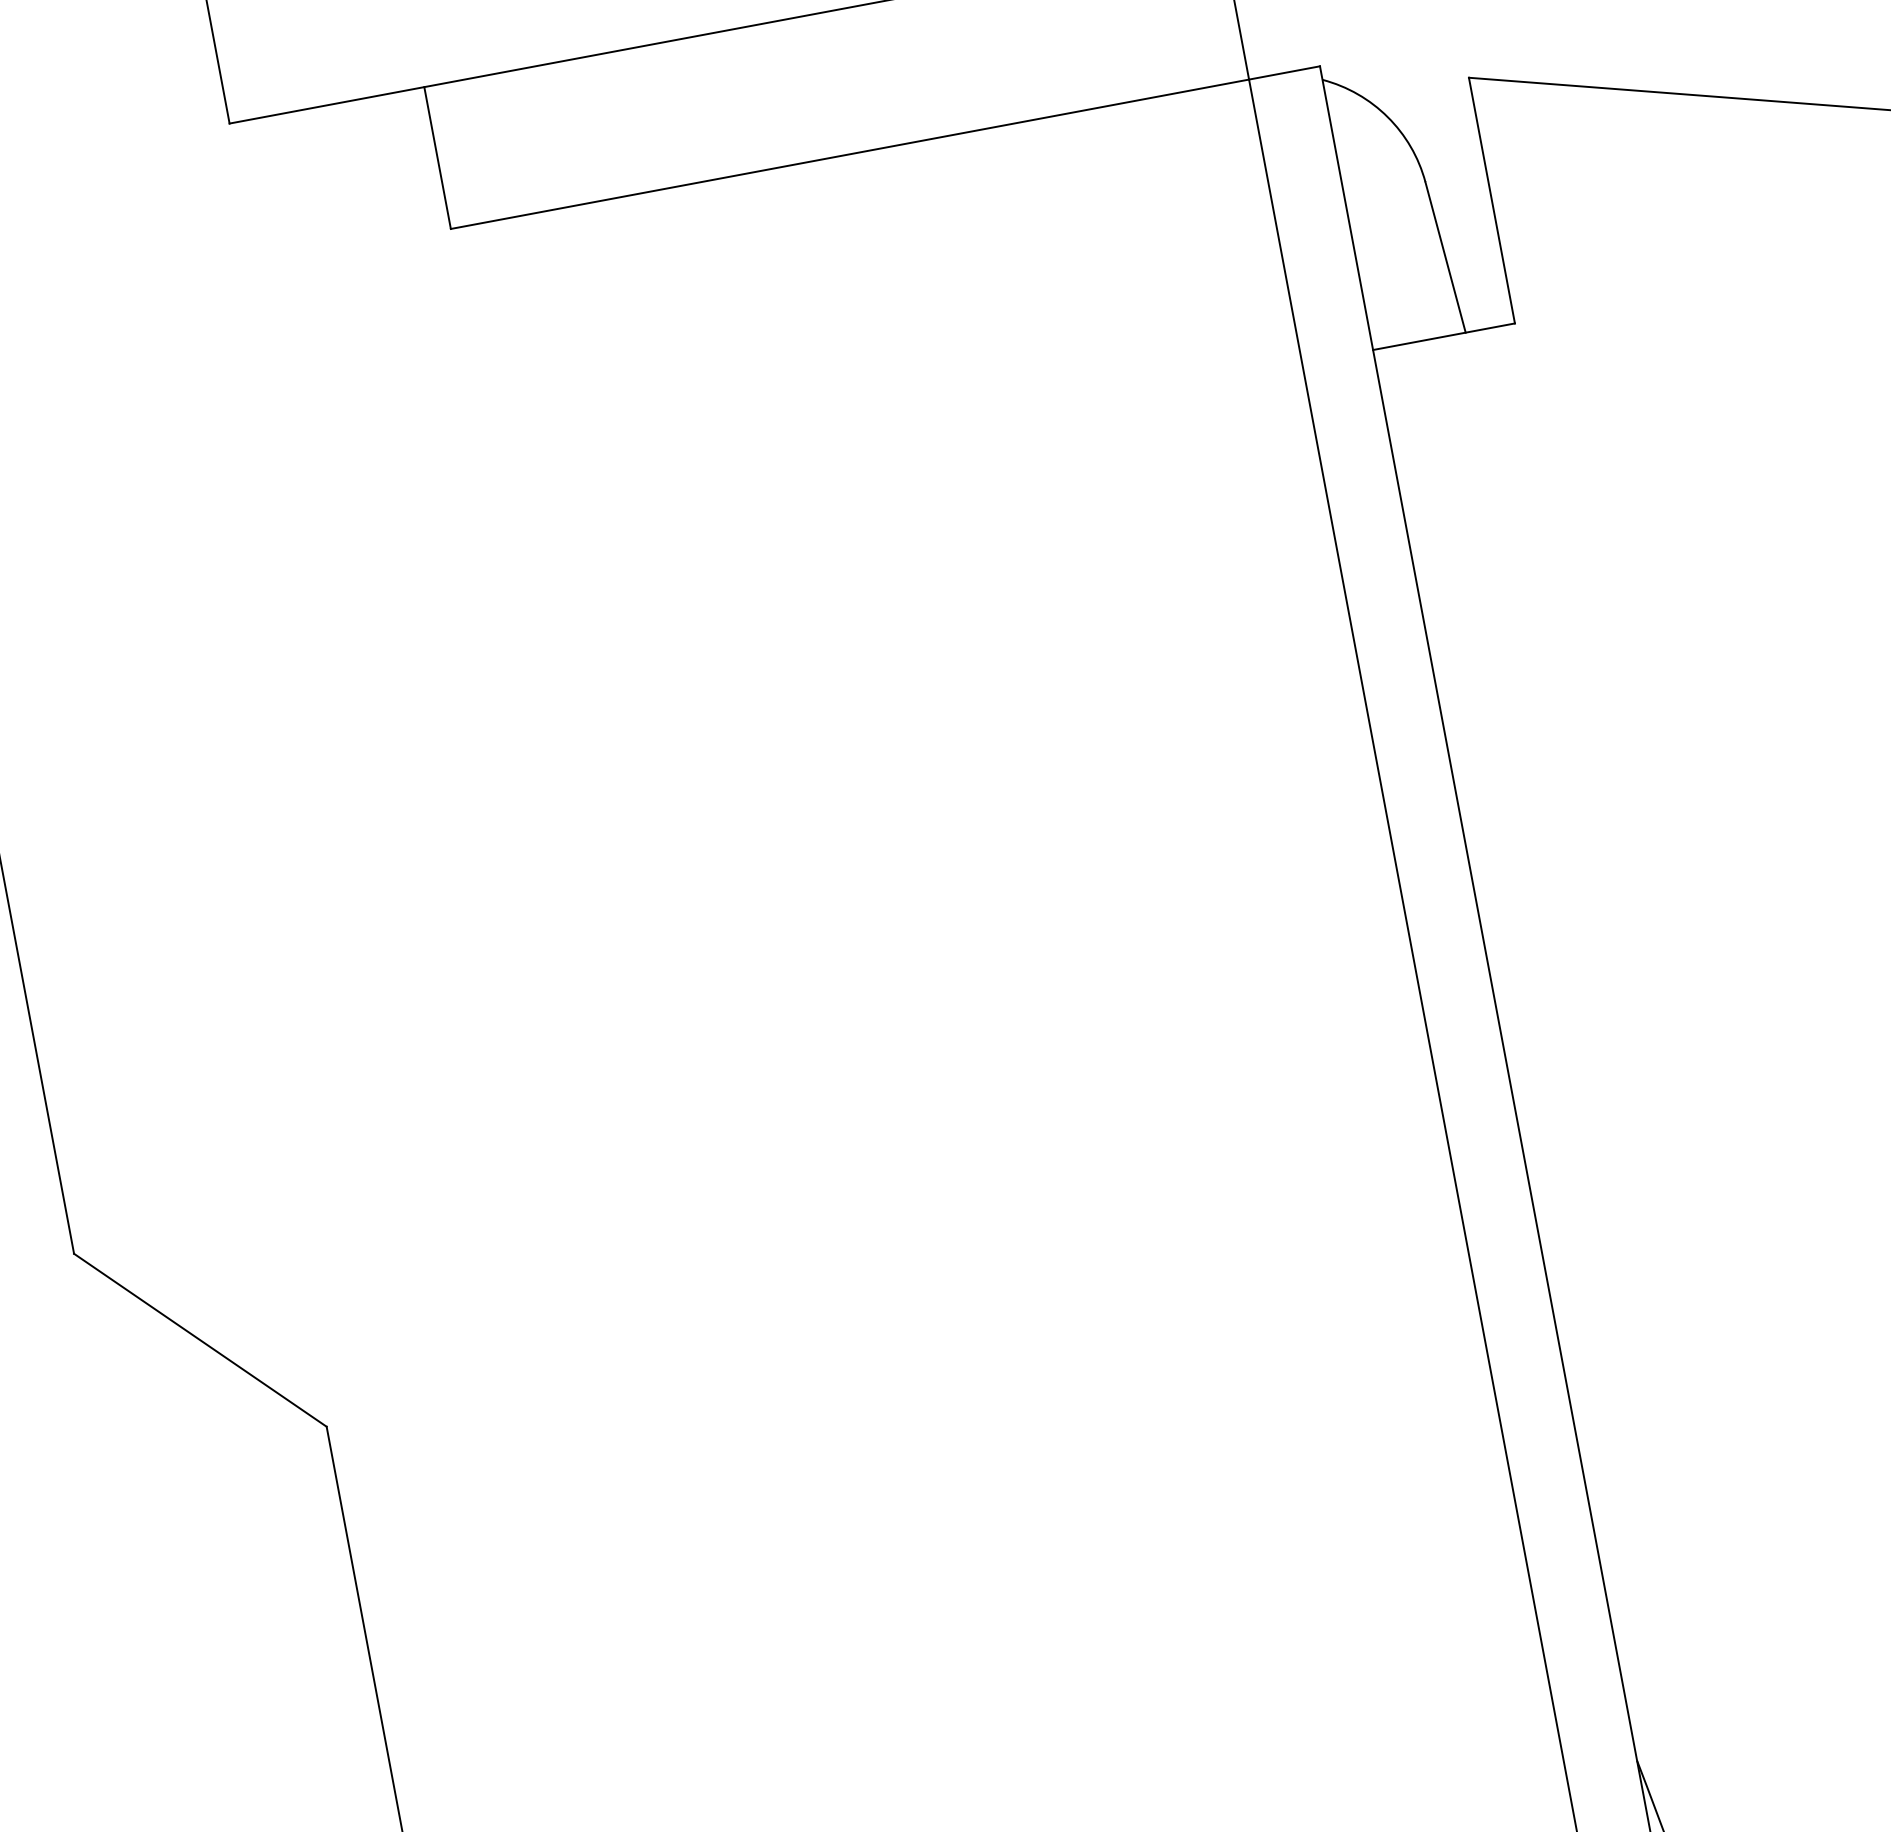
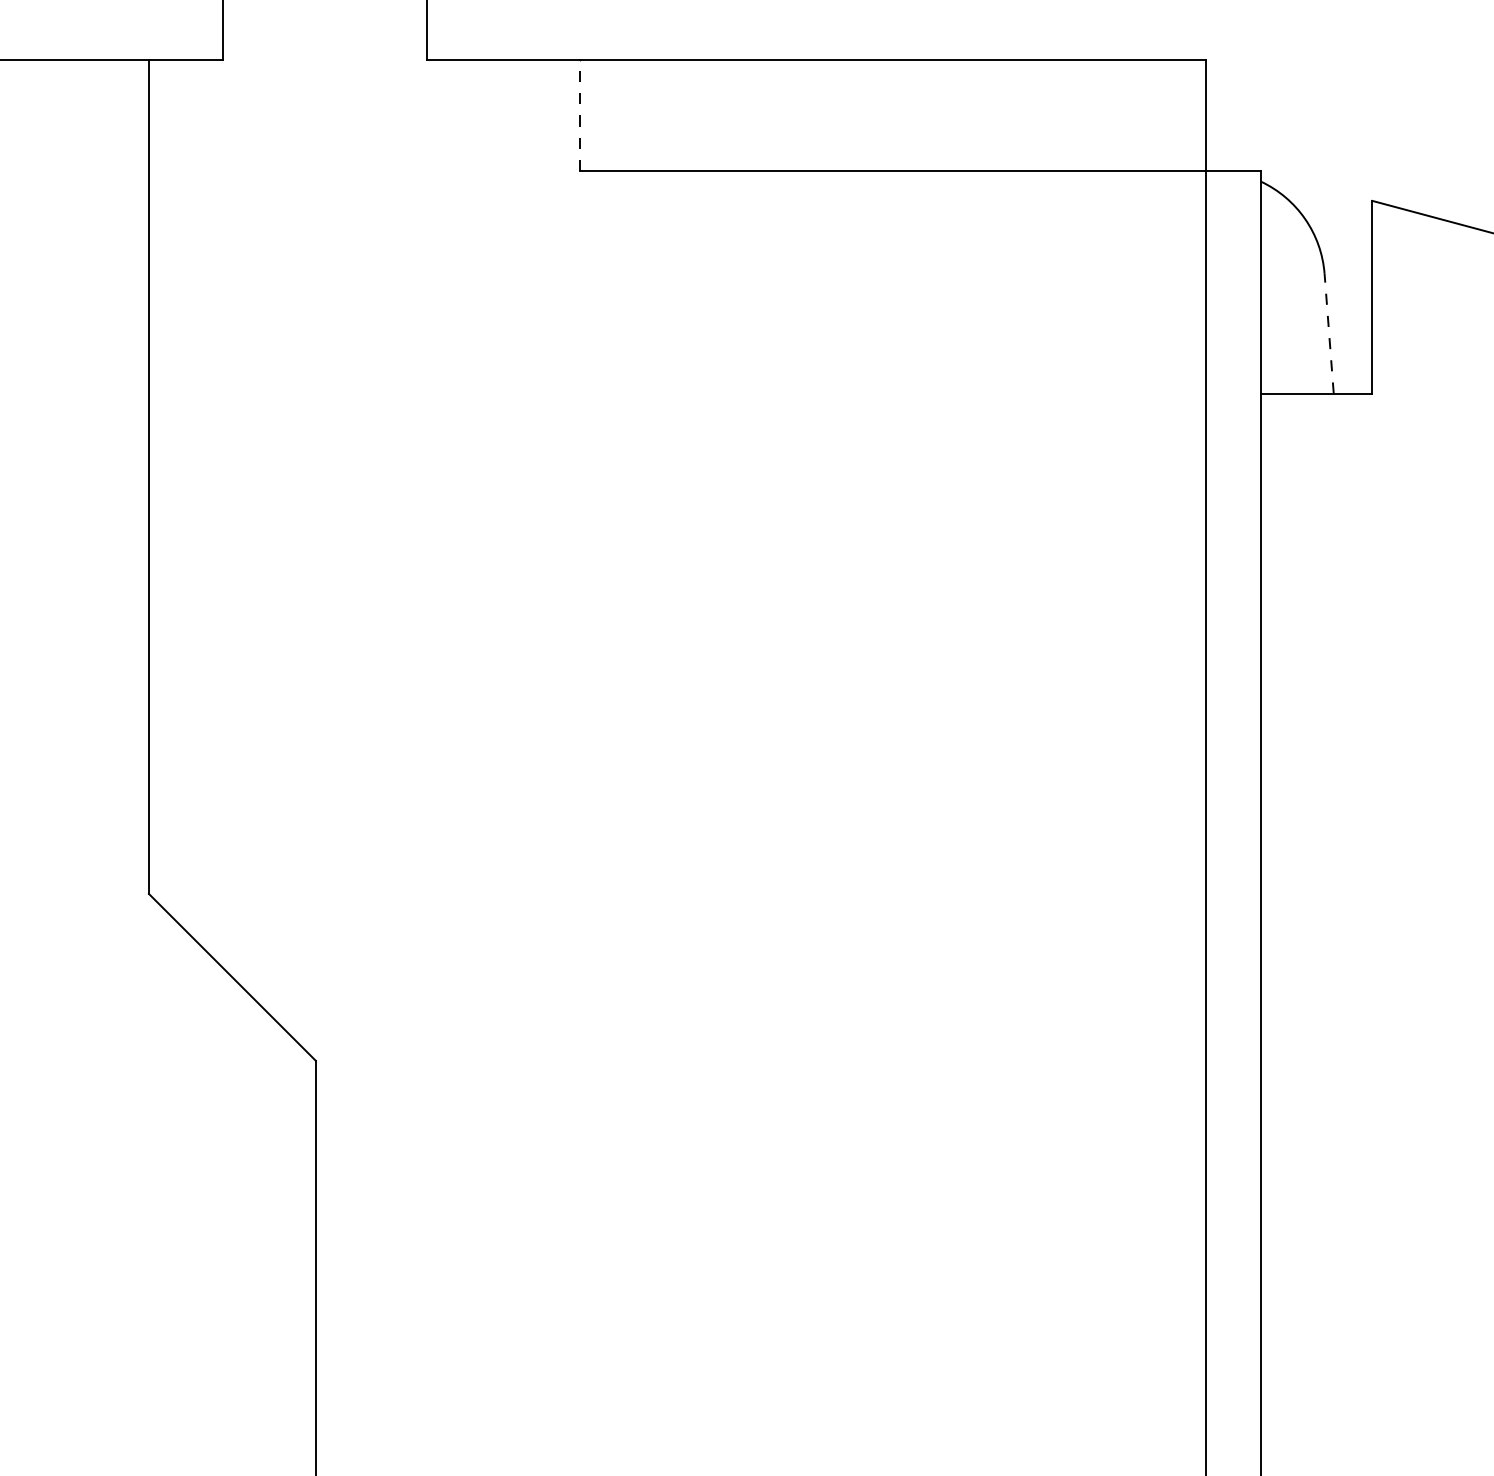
line: (437, 158) -> (579, 115), solid -> dashed
line: (1445, 257) -> (1329, 333), solid -> dashed

